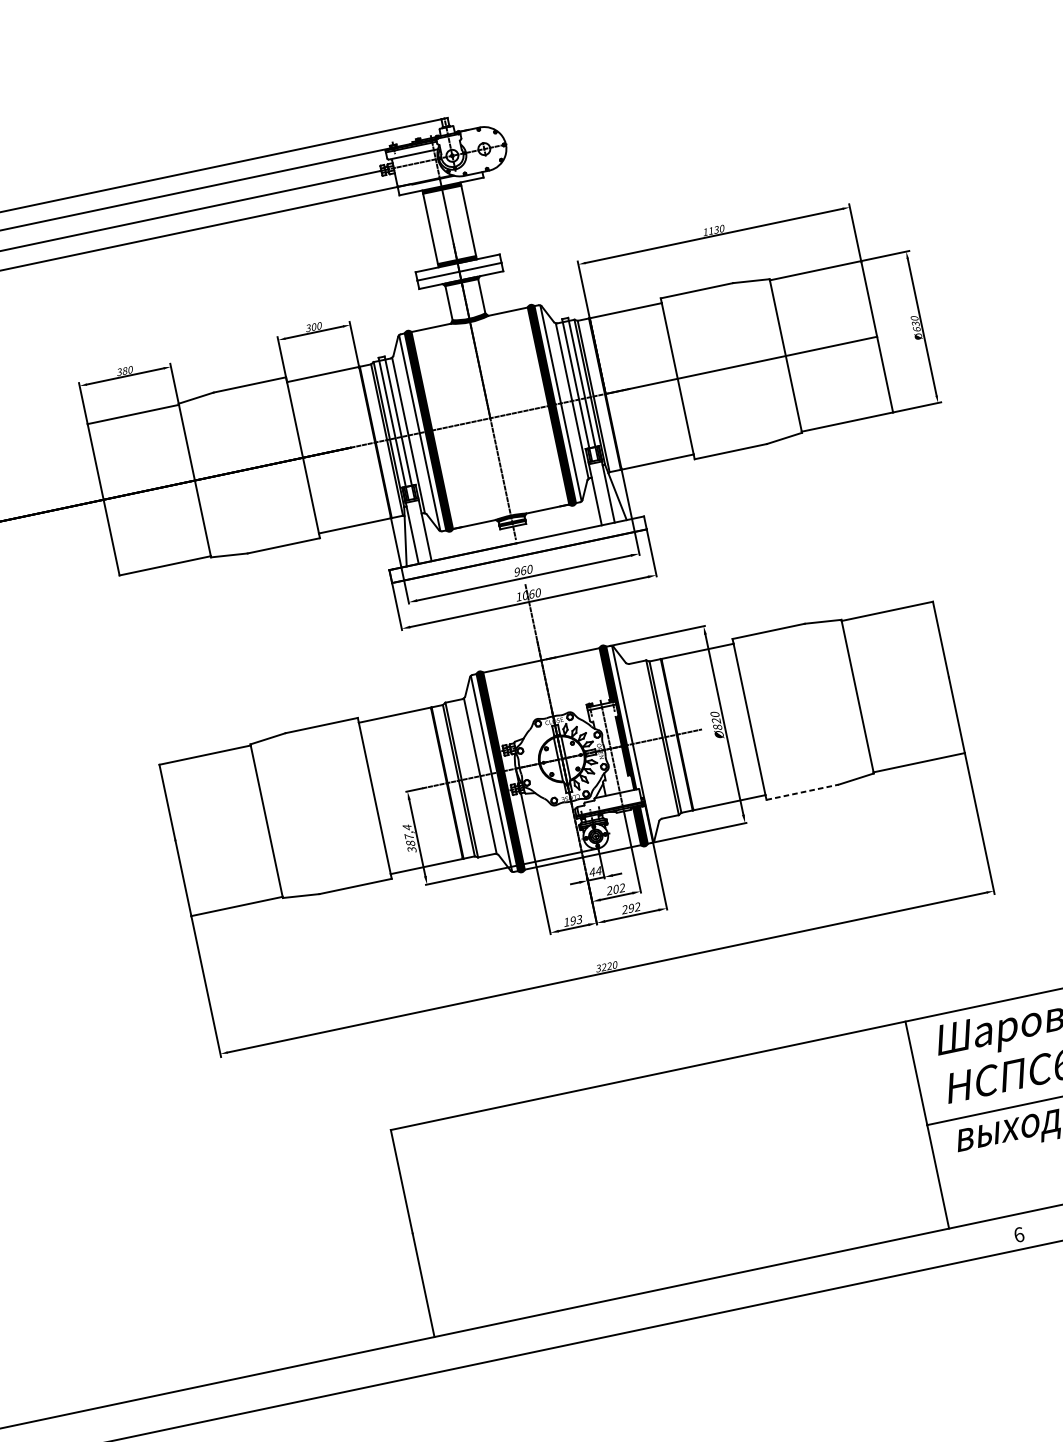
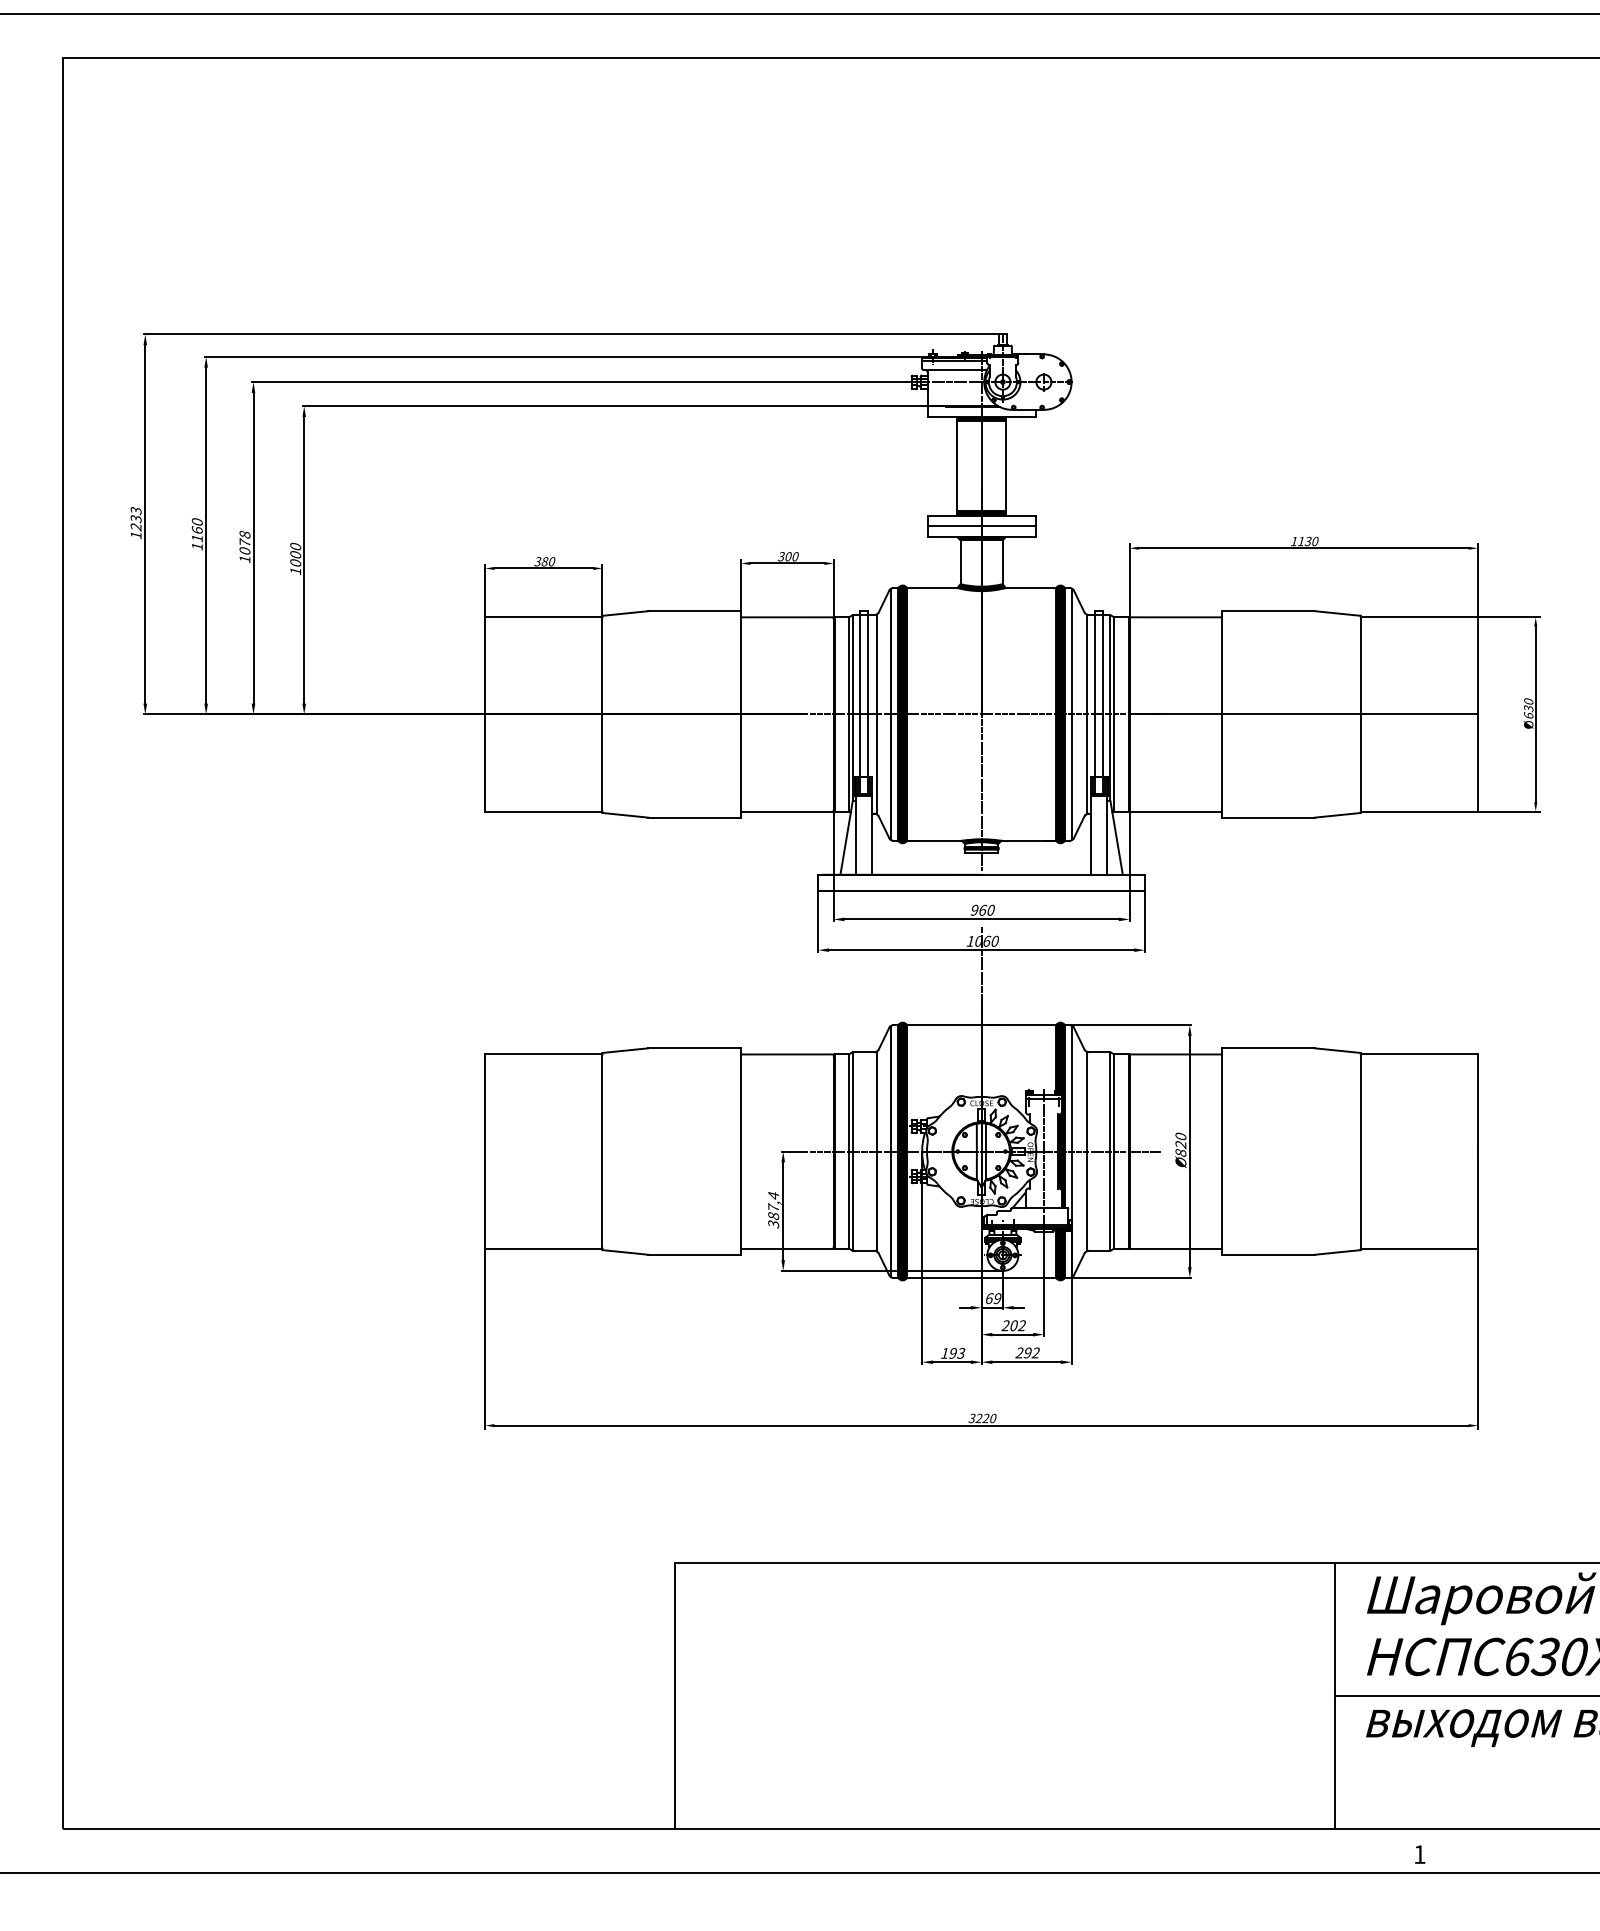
line: (643, 741) -> (1086, 1151), added
line: (802, 792) -> (1268, 1254), dashed -> solid
text: (595, 871) -> (993, 1298), 44 -> 69
text: (1018, 1234) -> (1419, 1854), 6 -> 1

